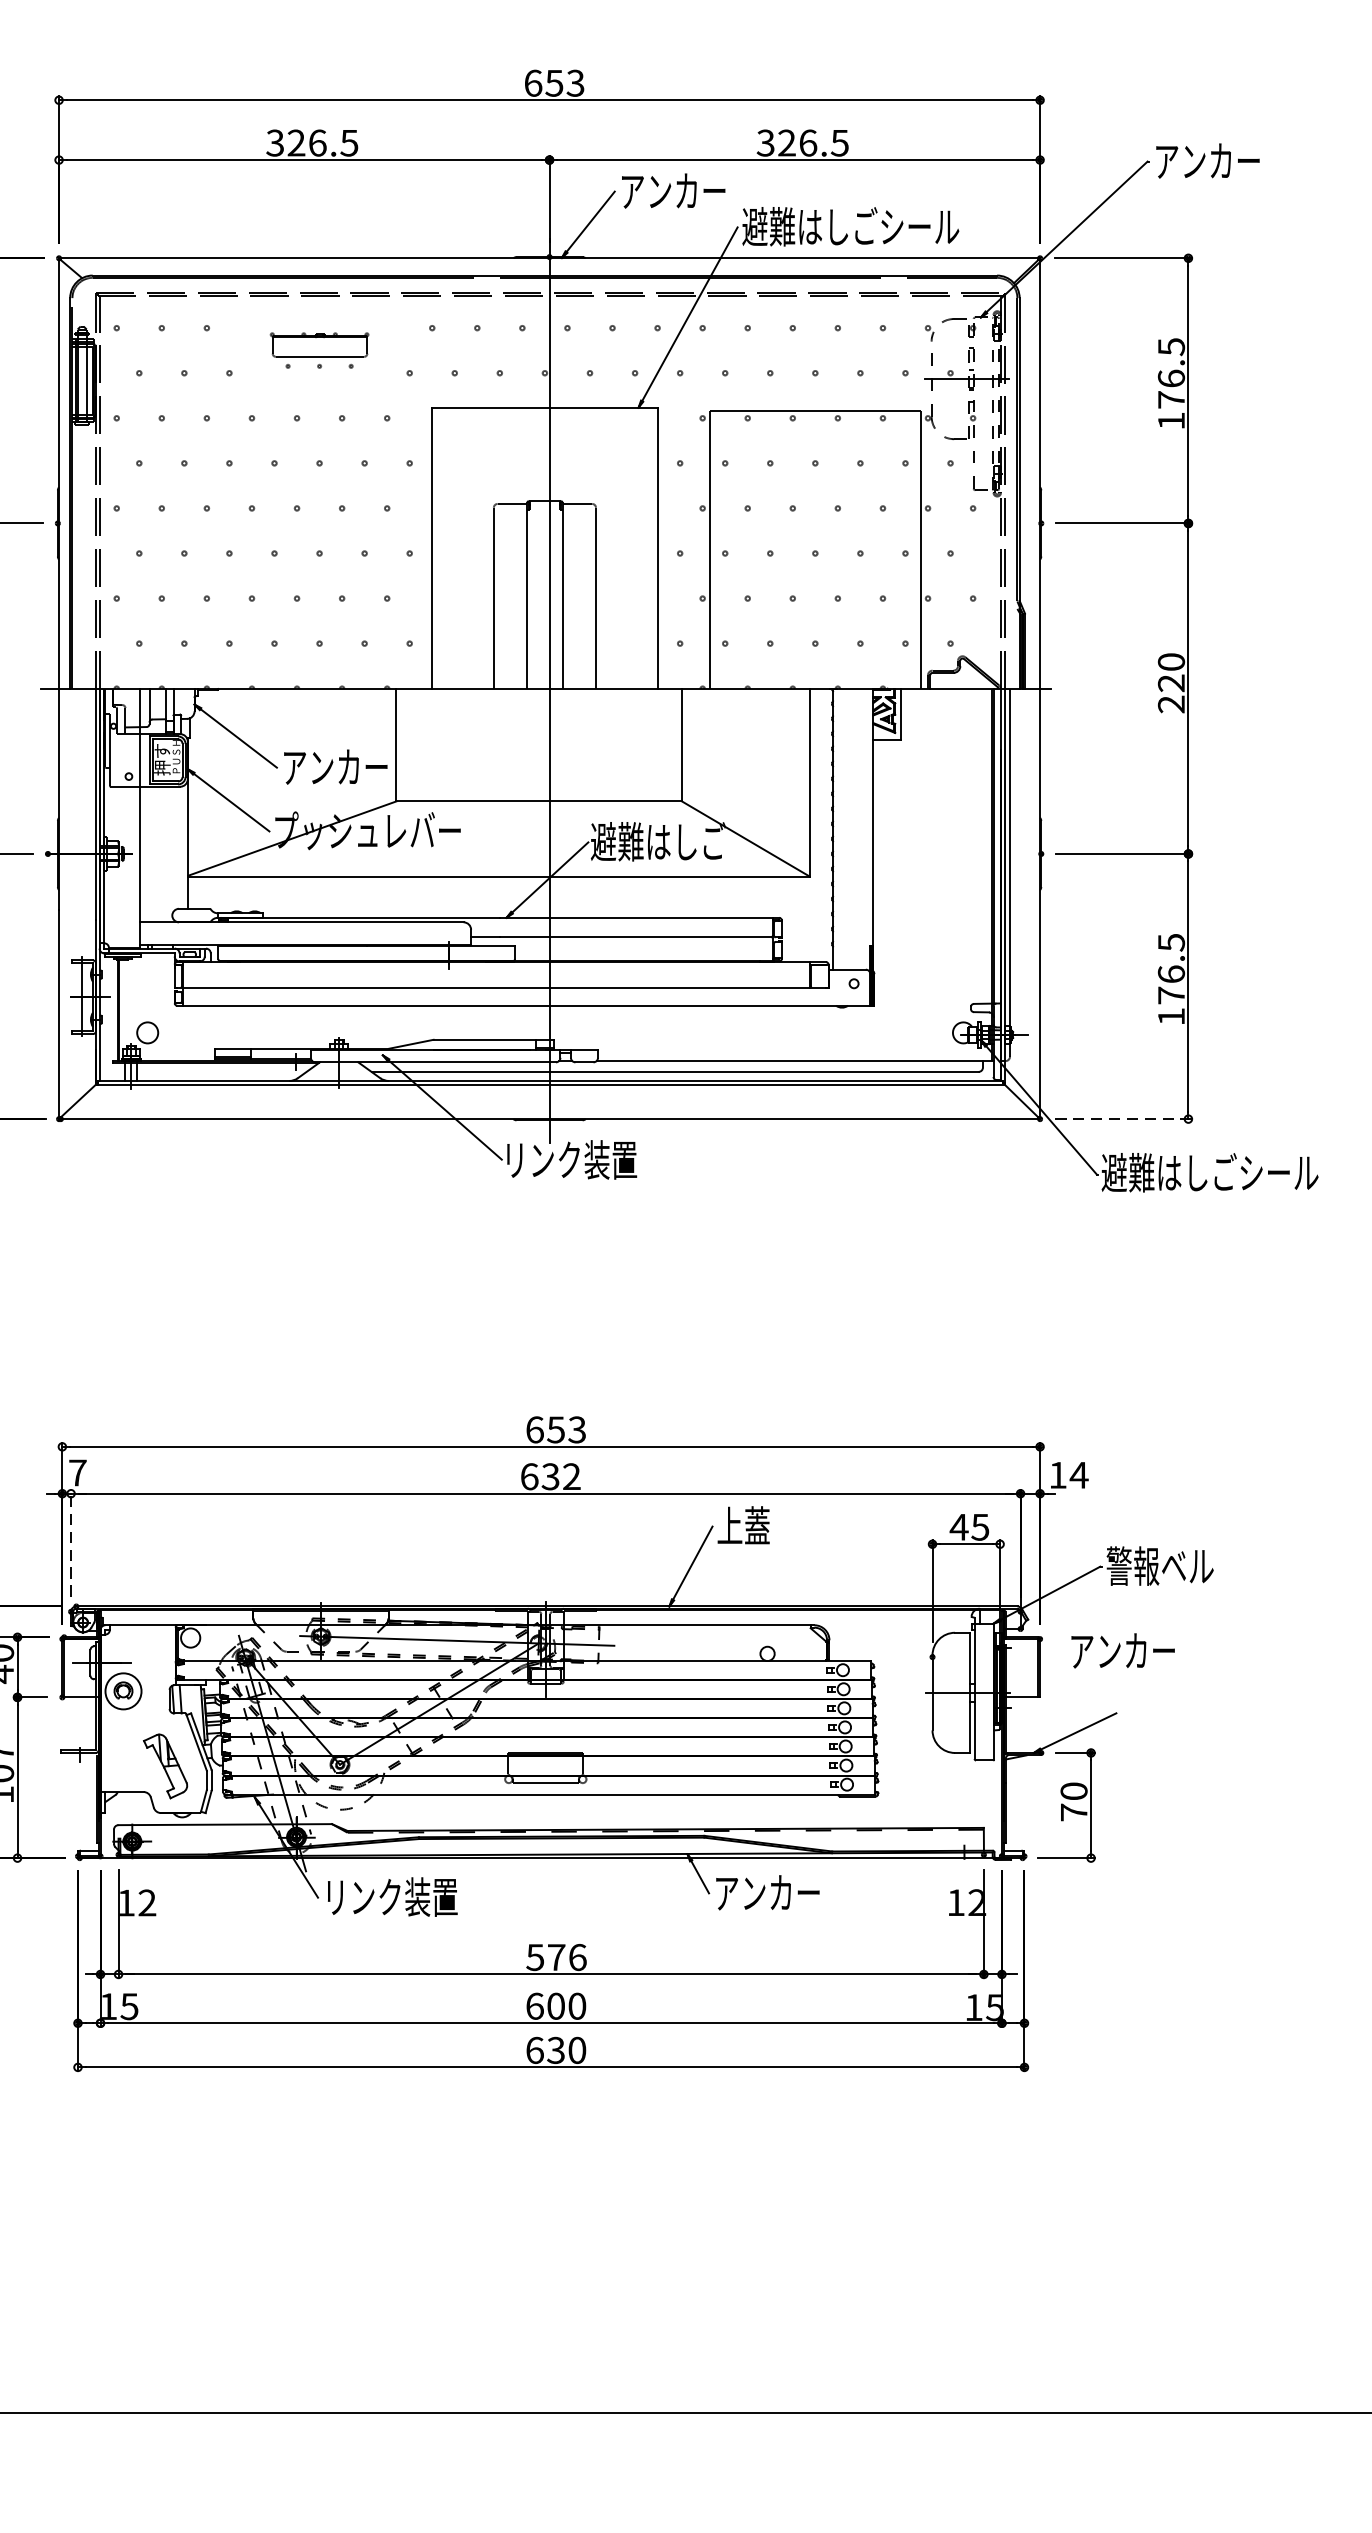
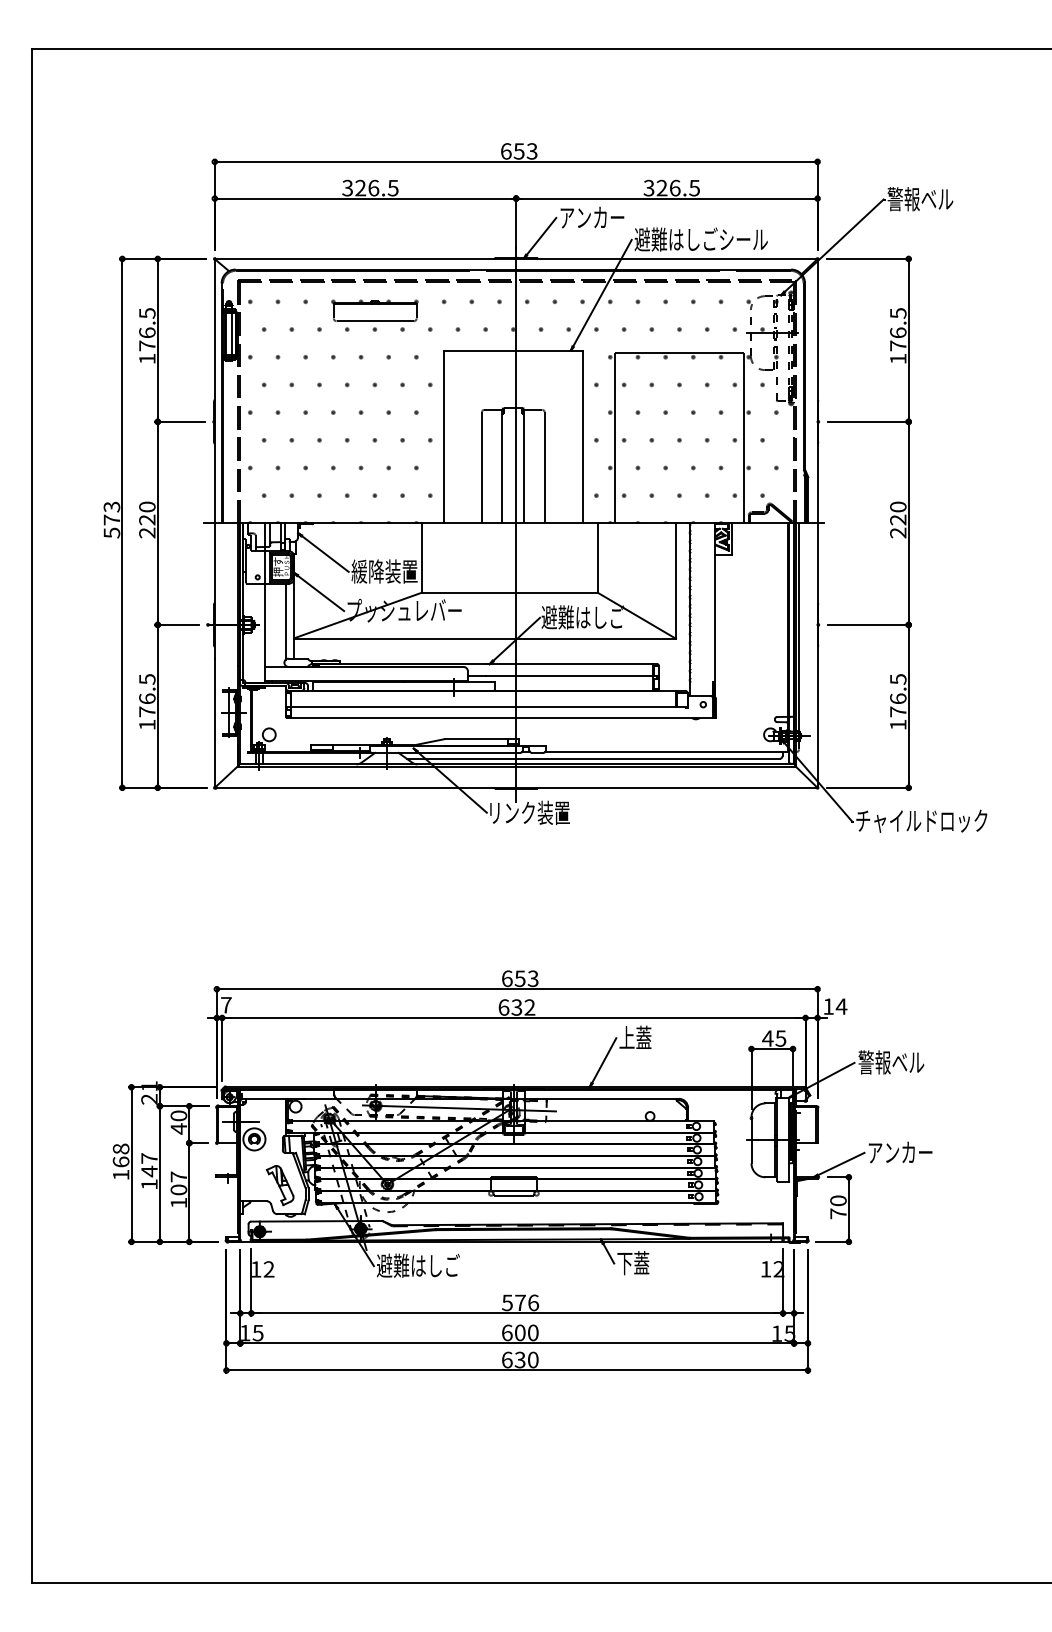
text: (1207, 161) -> (920, 199), アンカー -> 警報ベル
part: (318, 350) -> (374, 315), size x1.43
text: (335, 767) -> (384, 571), アンカー -> 緩降装置
line: (174, 848) -> (285, 621), added
line: (1124, 1118) -> (869, 787), dashed -> solid
text: (1209, 1172) -> (921, 820), 避難はしごシール -> チャイルドロック
line: (71, 1543) -> (222, 1048), dashed -> solid
text: (1122, 1650) -> (900, 1152), moved
text: (766, 1893) -> (649, 1263), アンカー -> 下蓋
text: (390, 1896) -> (418, 1265), リンク装置 -> 避難はしご

